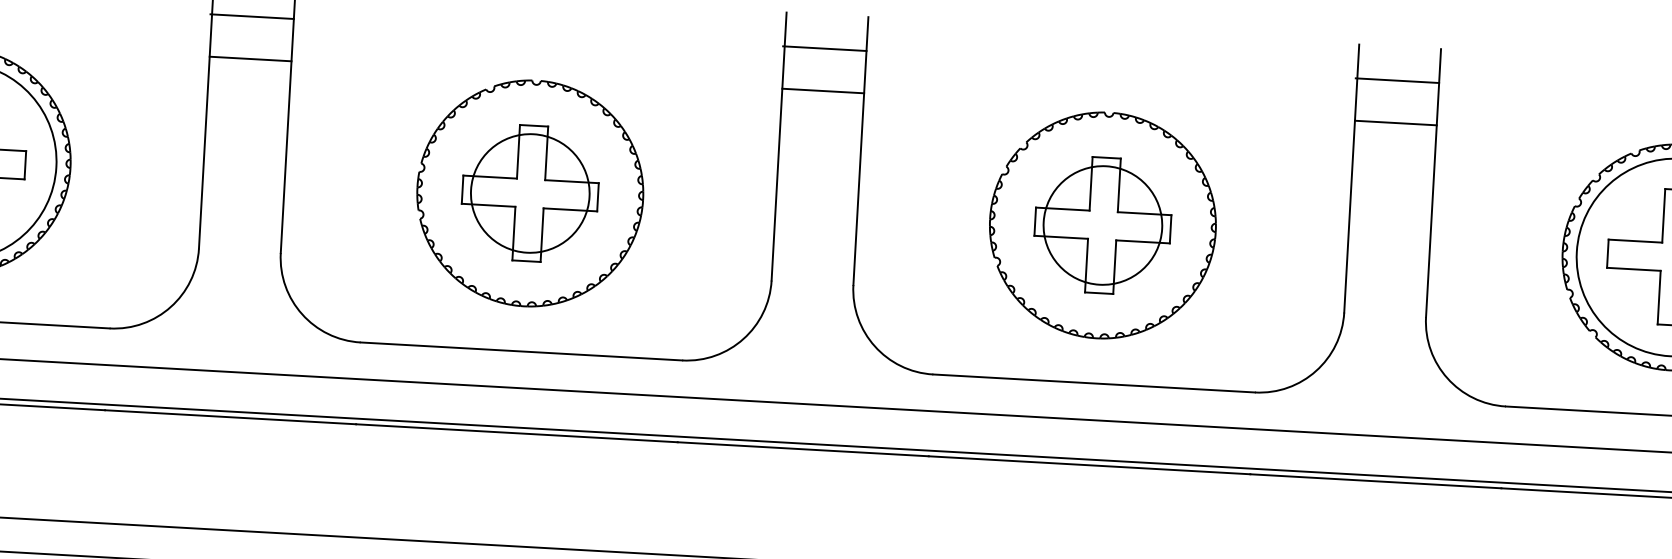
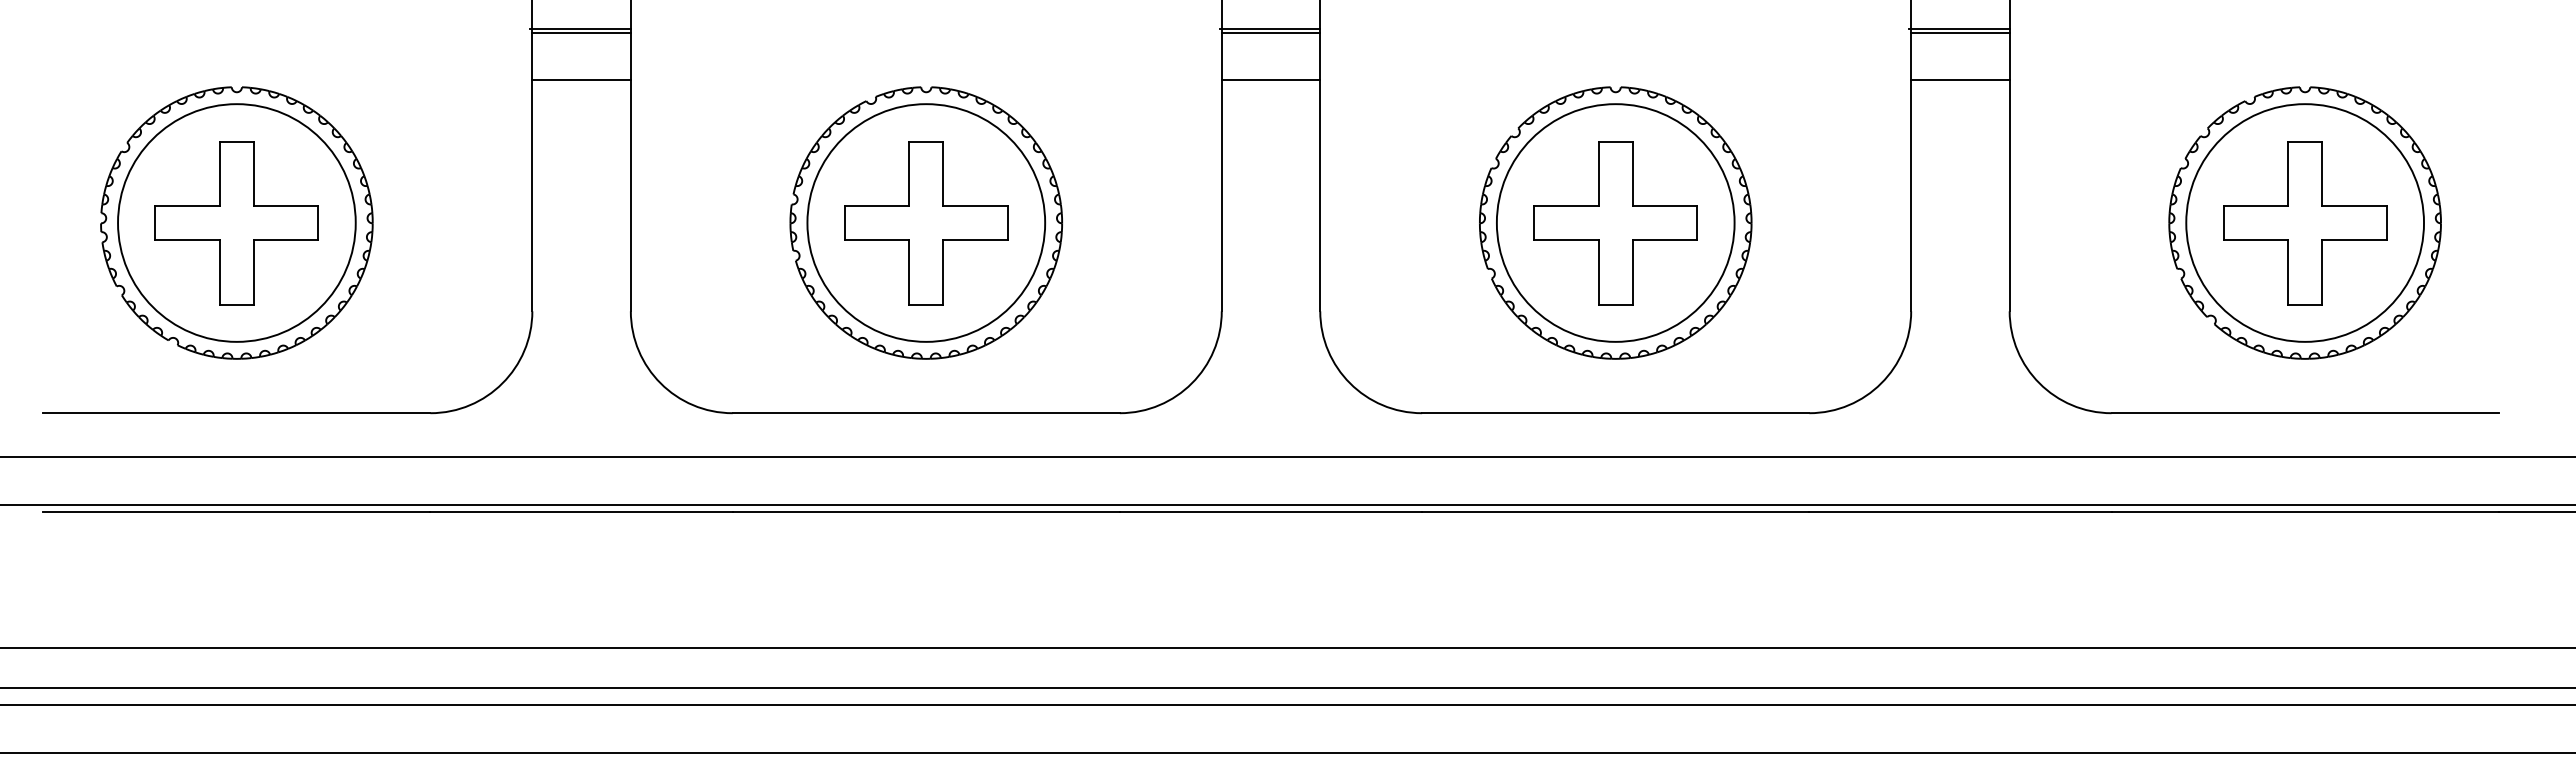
line: (252, 19) -> (581, 32), added
line: (825, 51) -> (1270, 32), added
line: (1398, 83) -> (1960, 32), added
circle: (530, 193) -> (926, 222), size x1.67
circle: (1102, 225) -> (1615, 222), size x1.67

